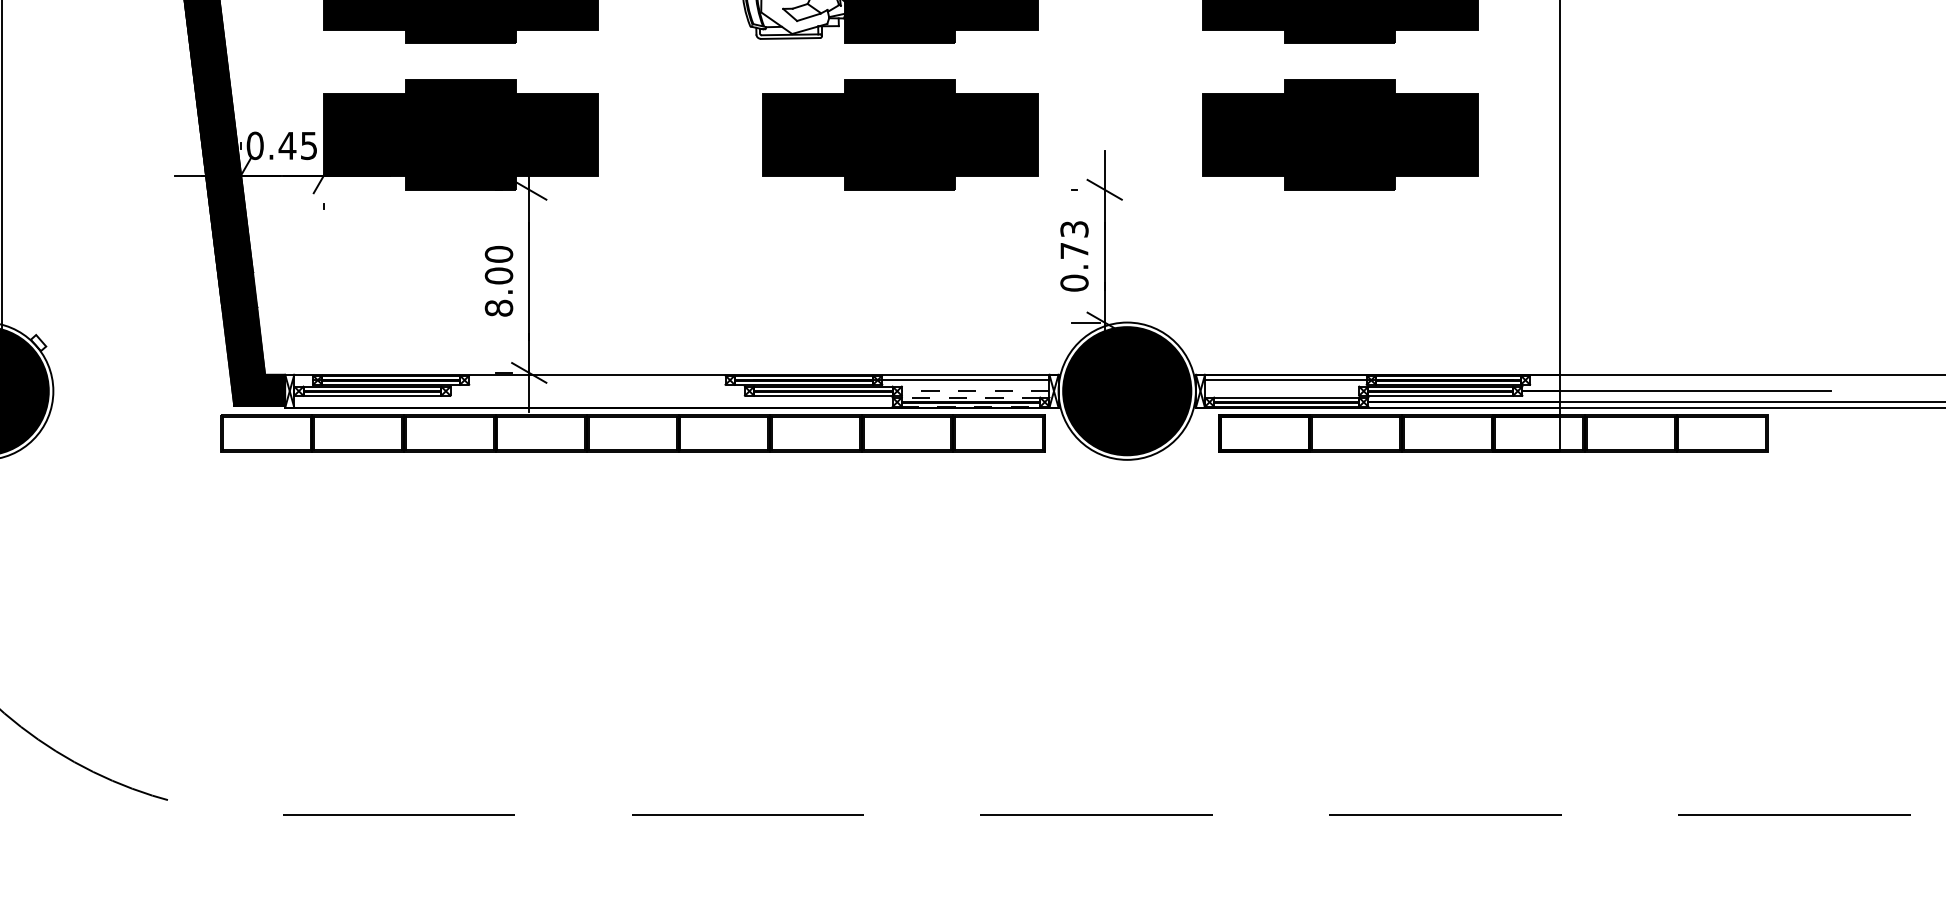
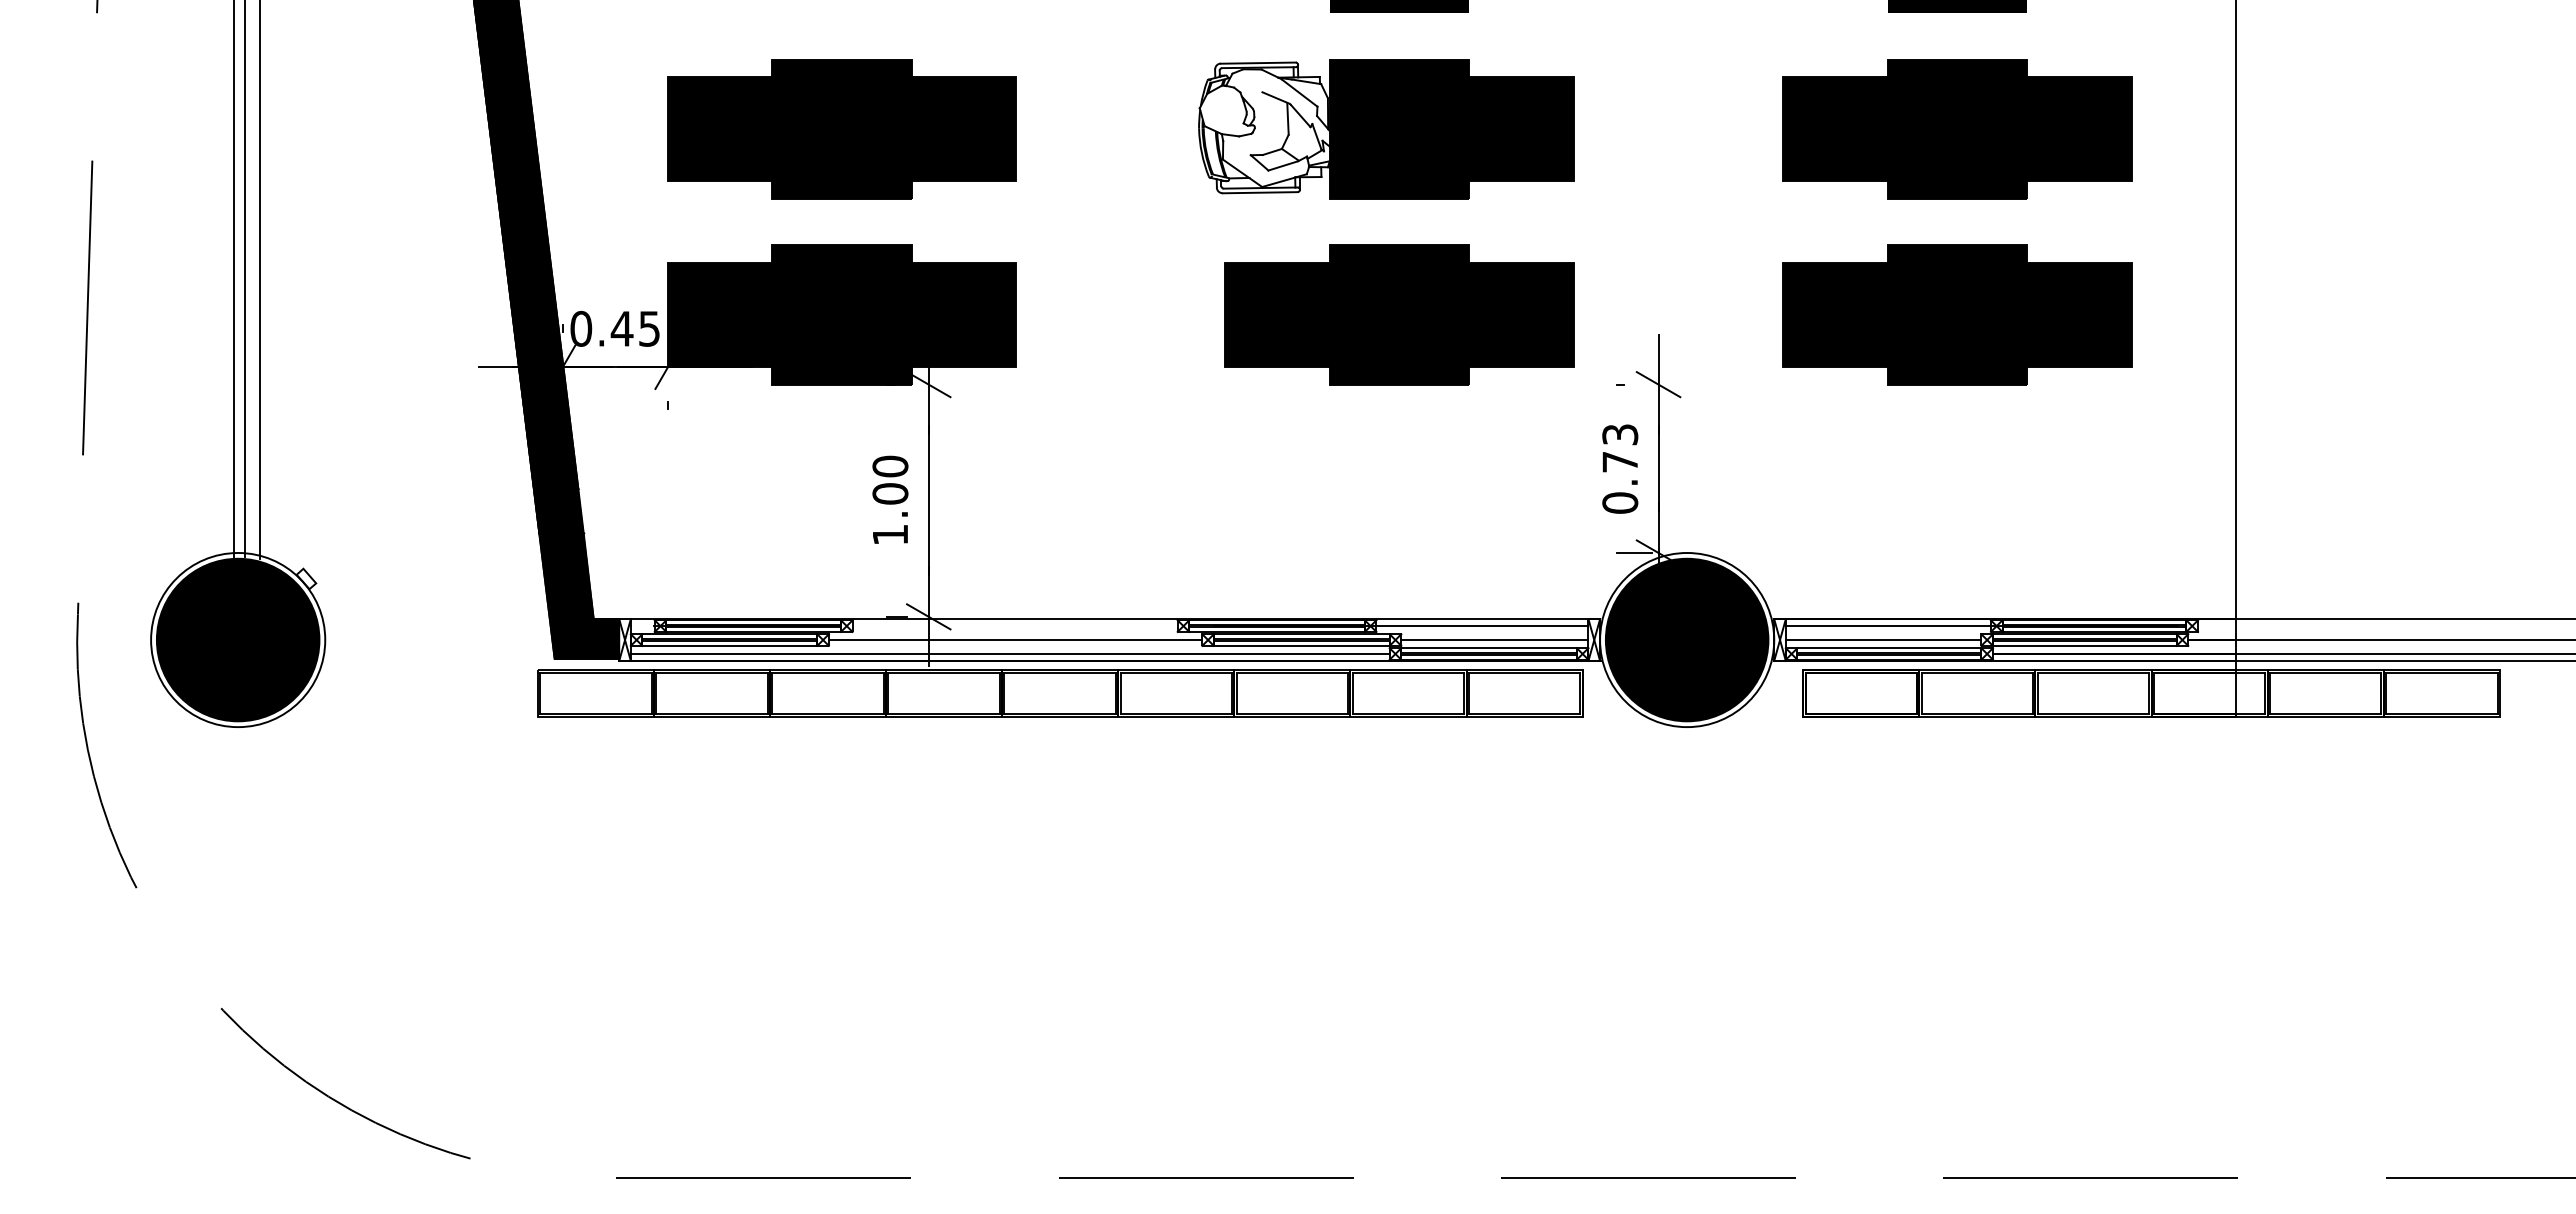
text: (499, 307) -> (890, 534), 8.00 -> 1.00
line: (597, 391) -> (1015, 640), added
line: (975, 391) -> (1494, 640), dashed -> solid
line: (1282, 391) -> (1883, 640), added
line: (592, 402) -> (1009, 654), added
line: (902, 402) -> (1401, 654), dashed -> solid

